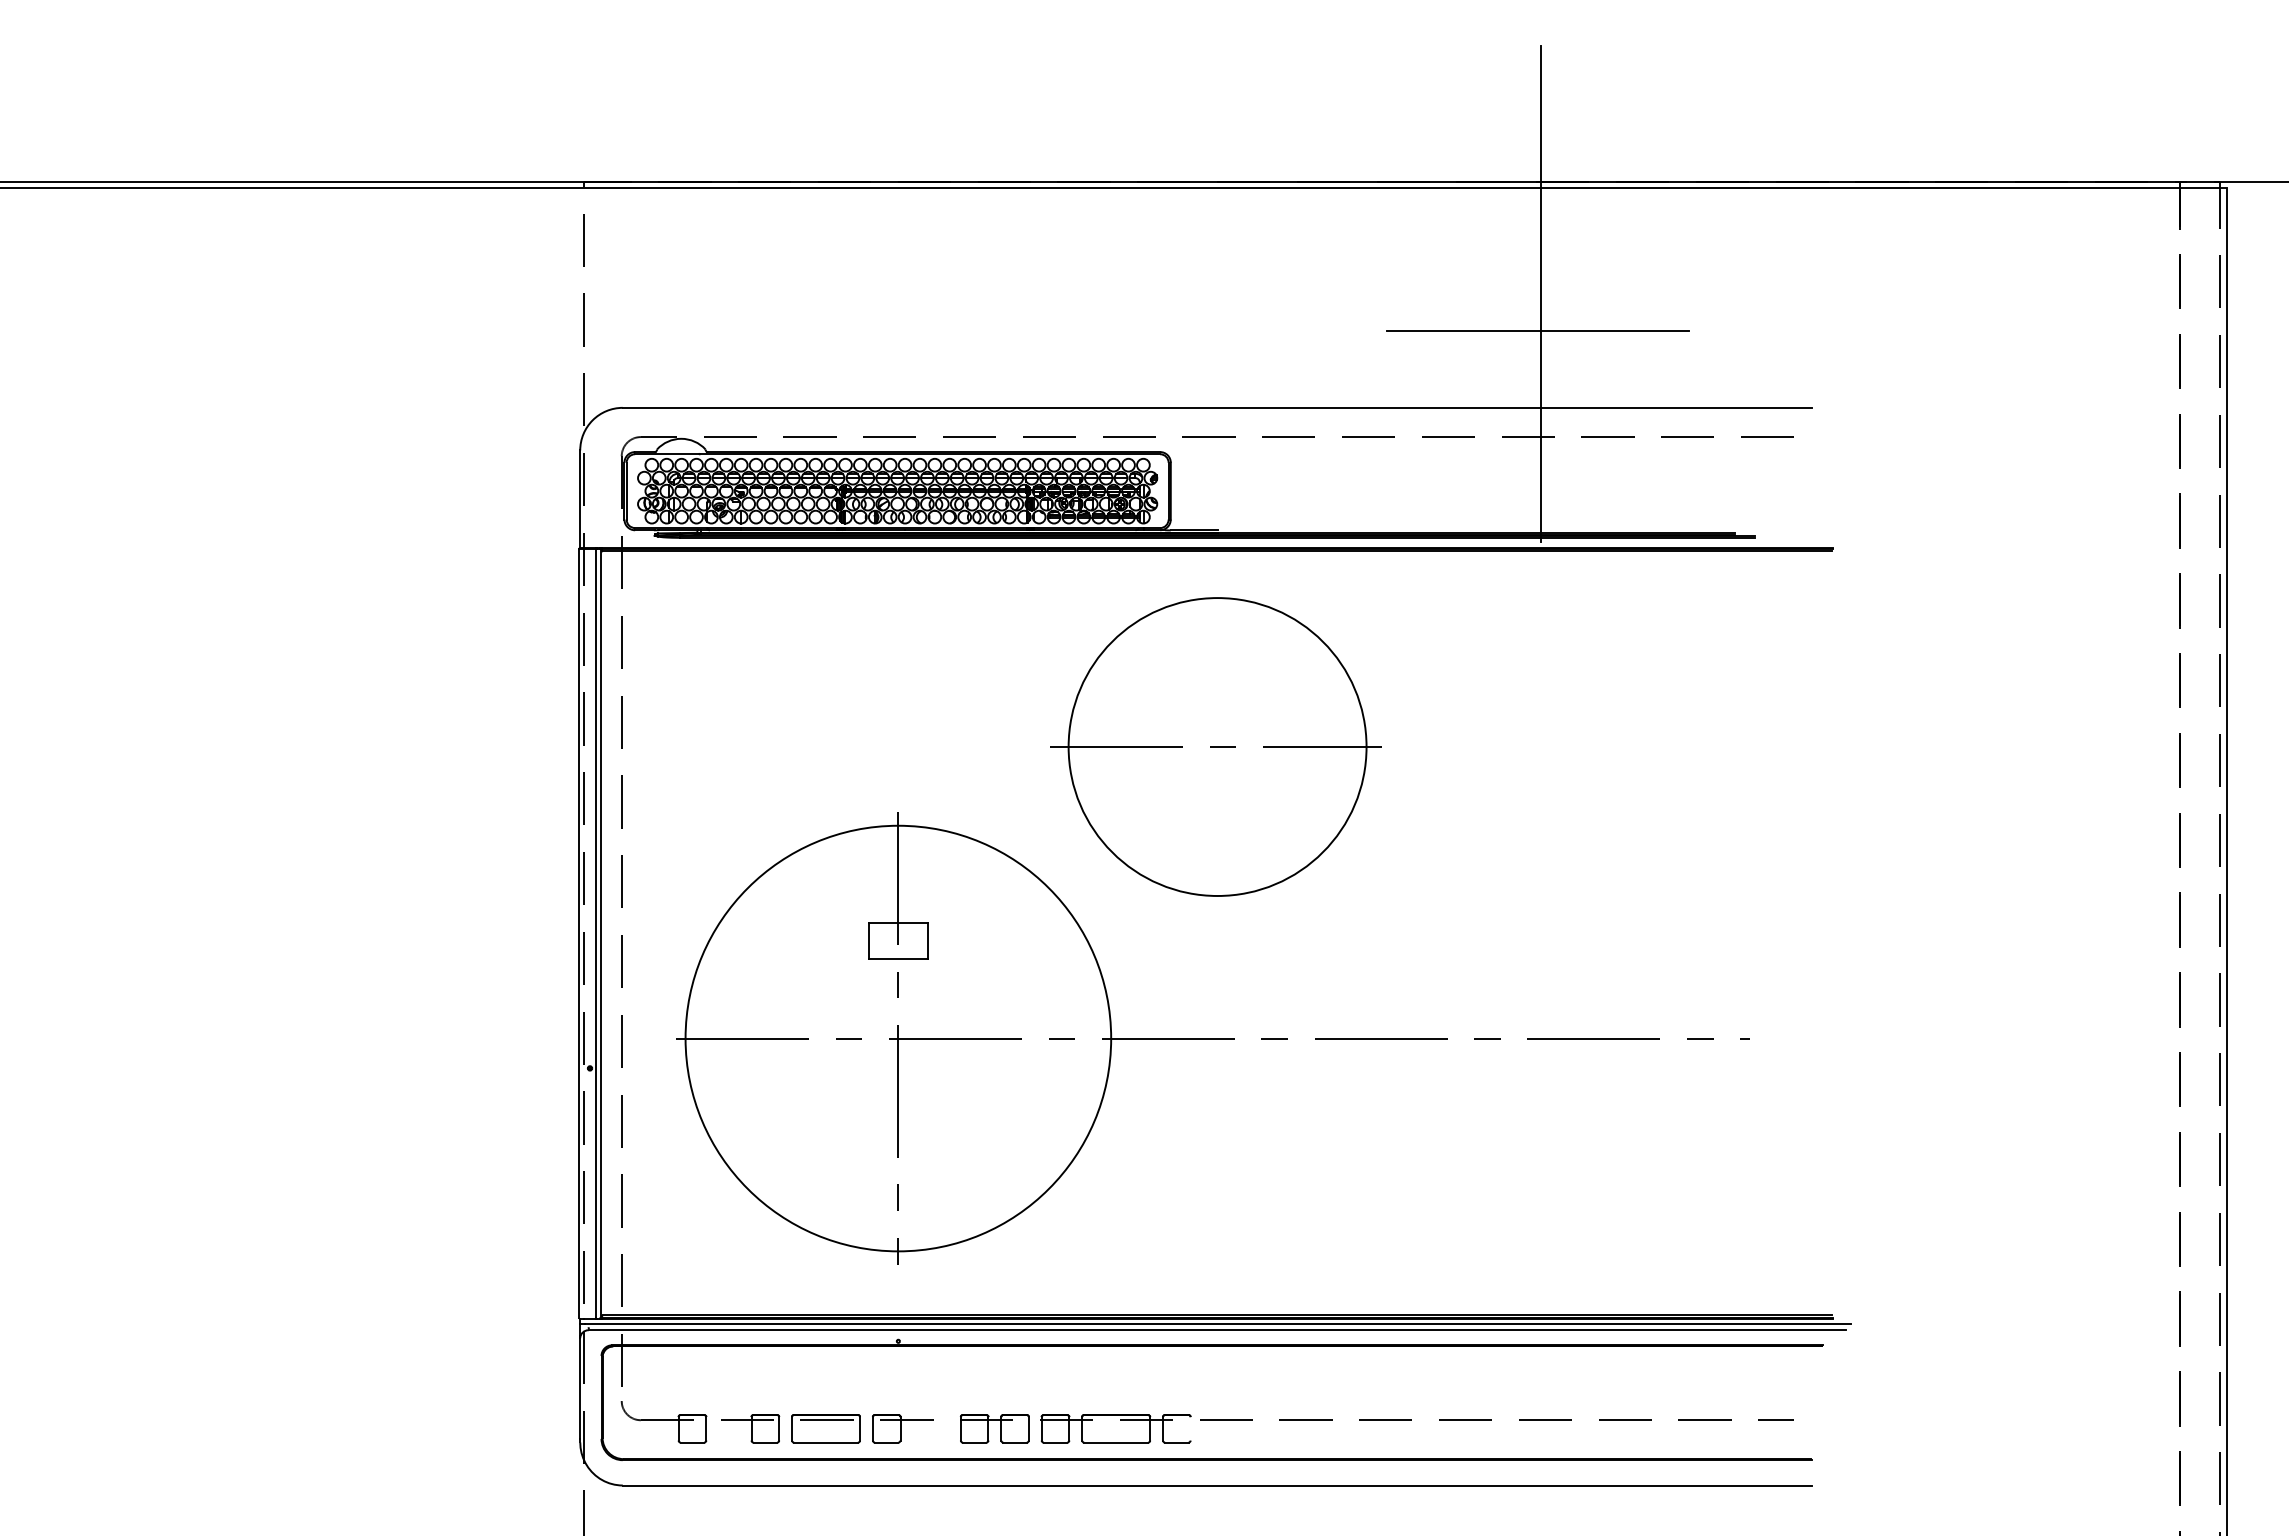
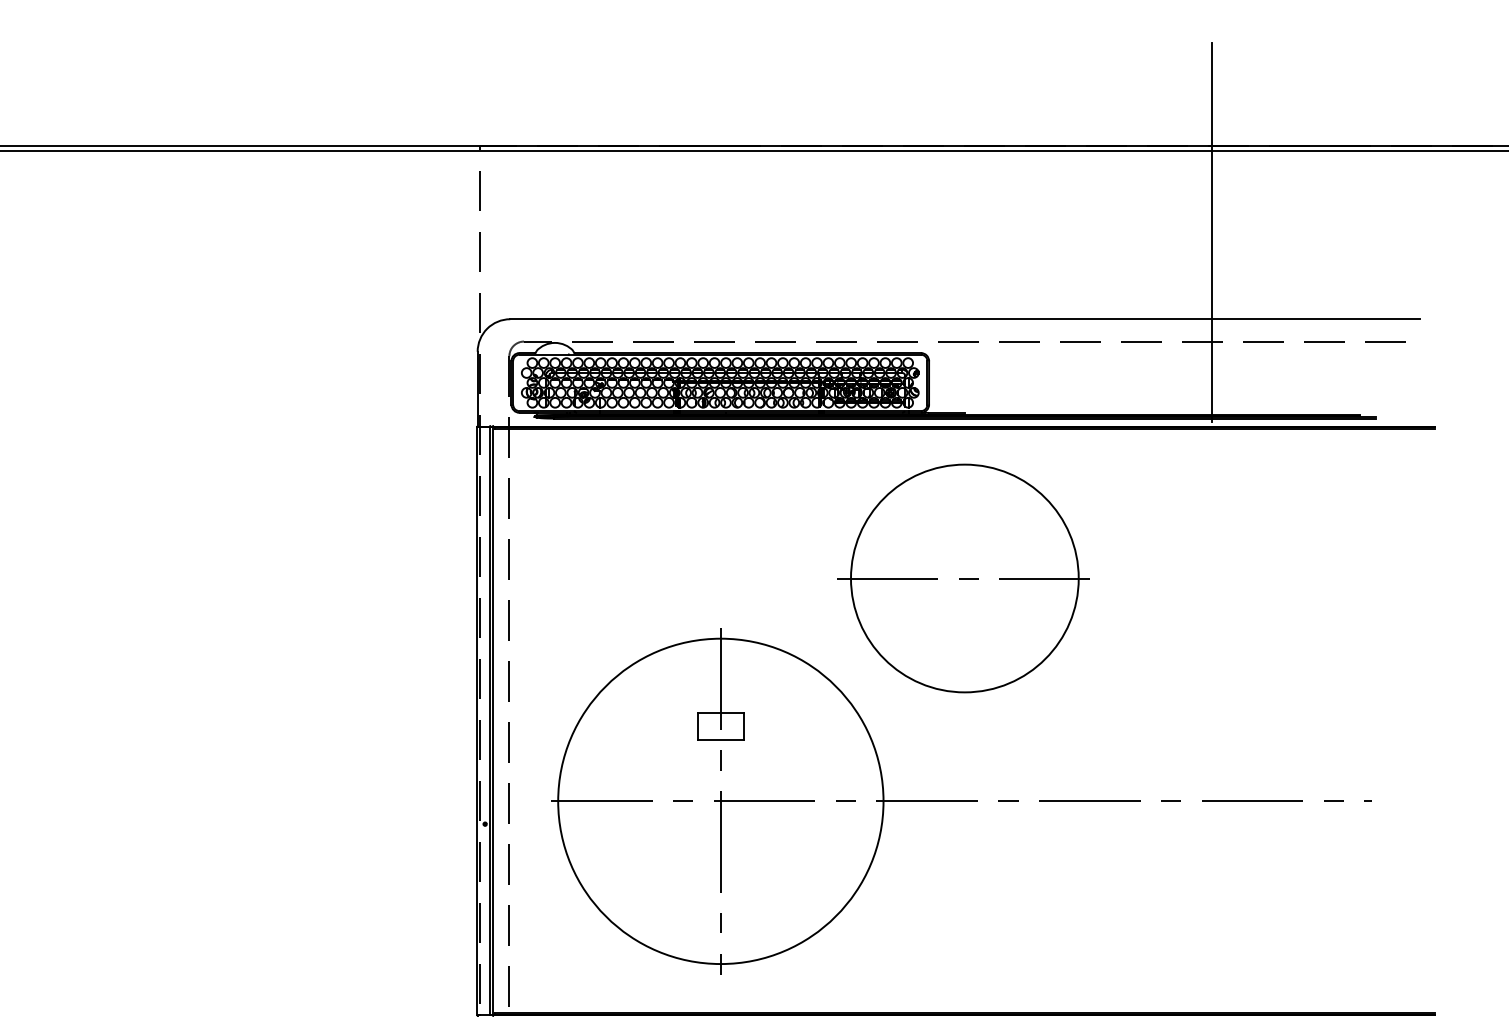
line: (1537, 330) -> (1209, 260), removed

